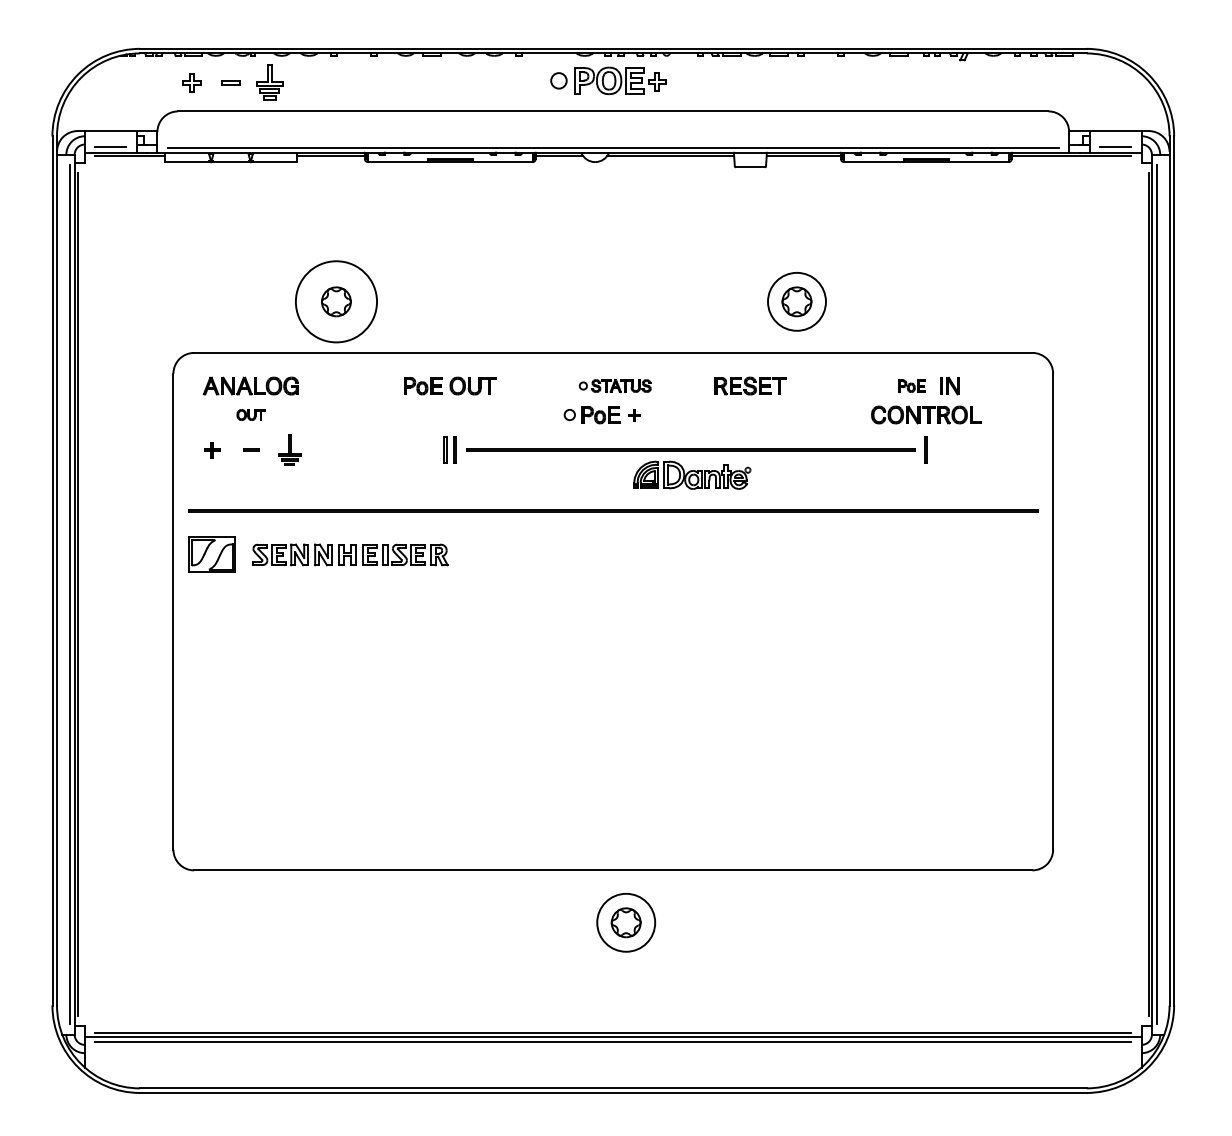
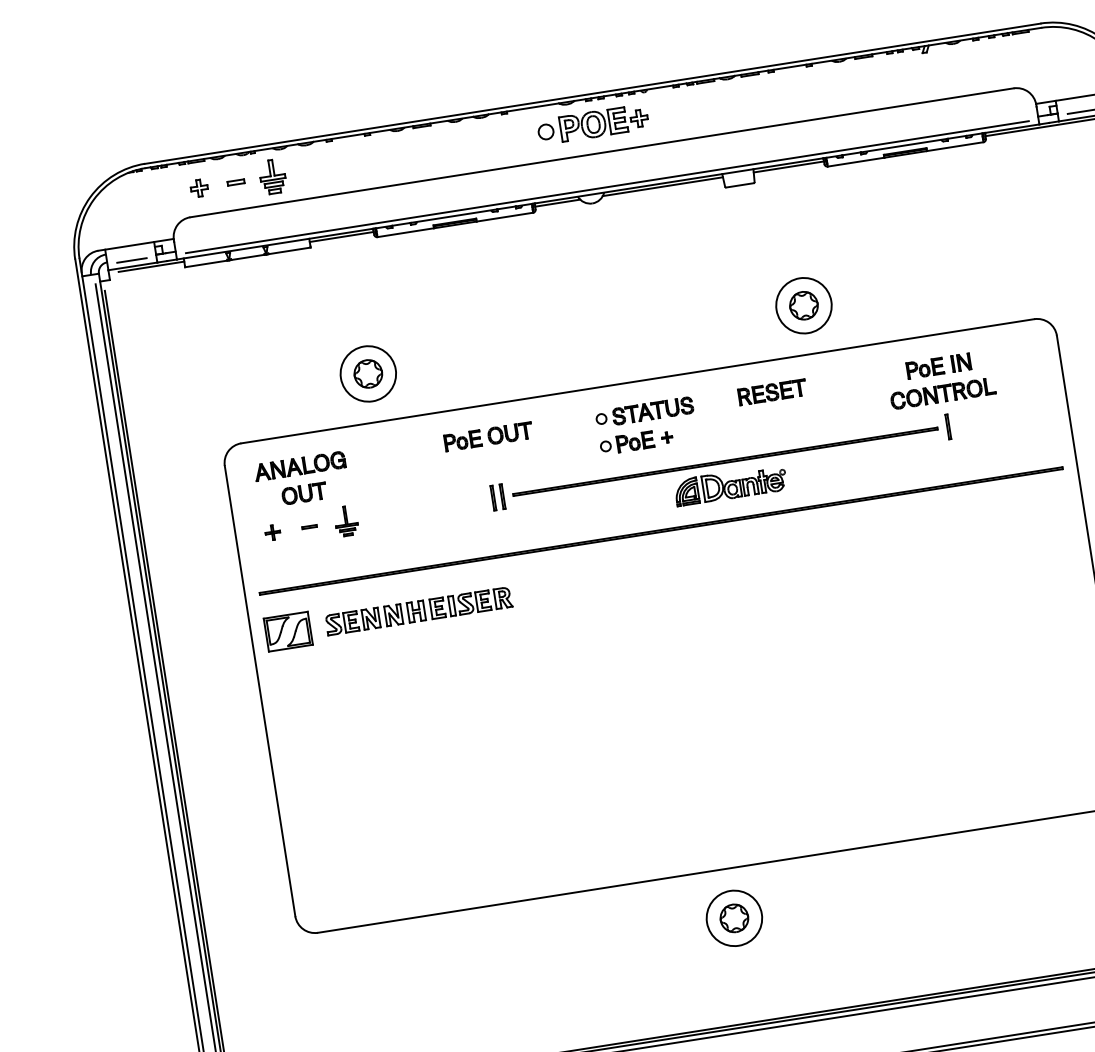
circle: (336, 301) -> (368, 373), size x0.71
part: (614, 385) -> (643, 411), size x1.43
part: (911, 386) -> (924, 368), size x1.43
part: (250, 414) -> (303, 493), size x1.67

